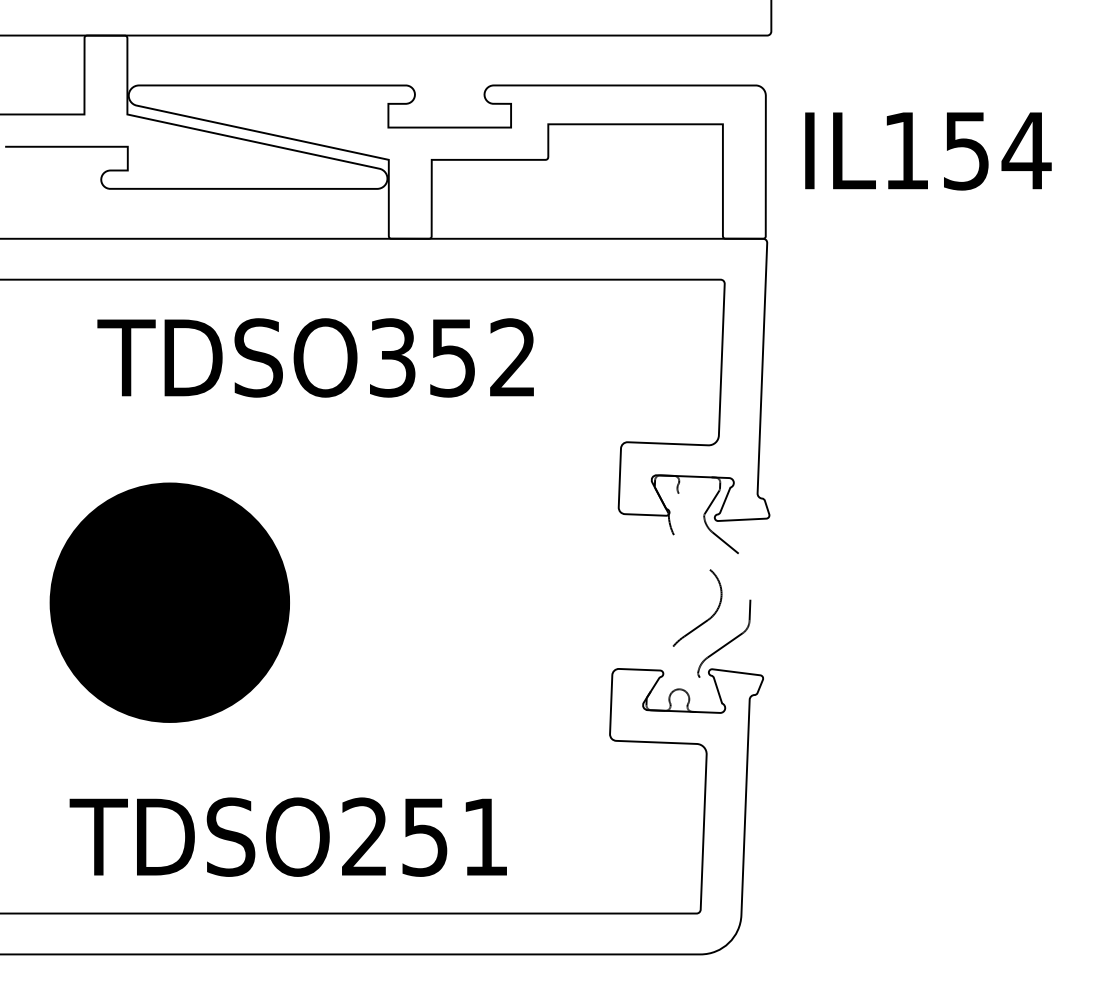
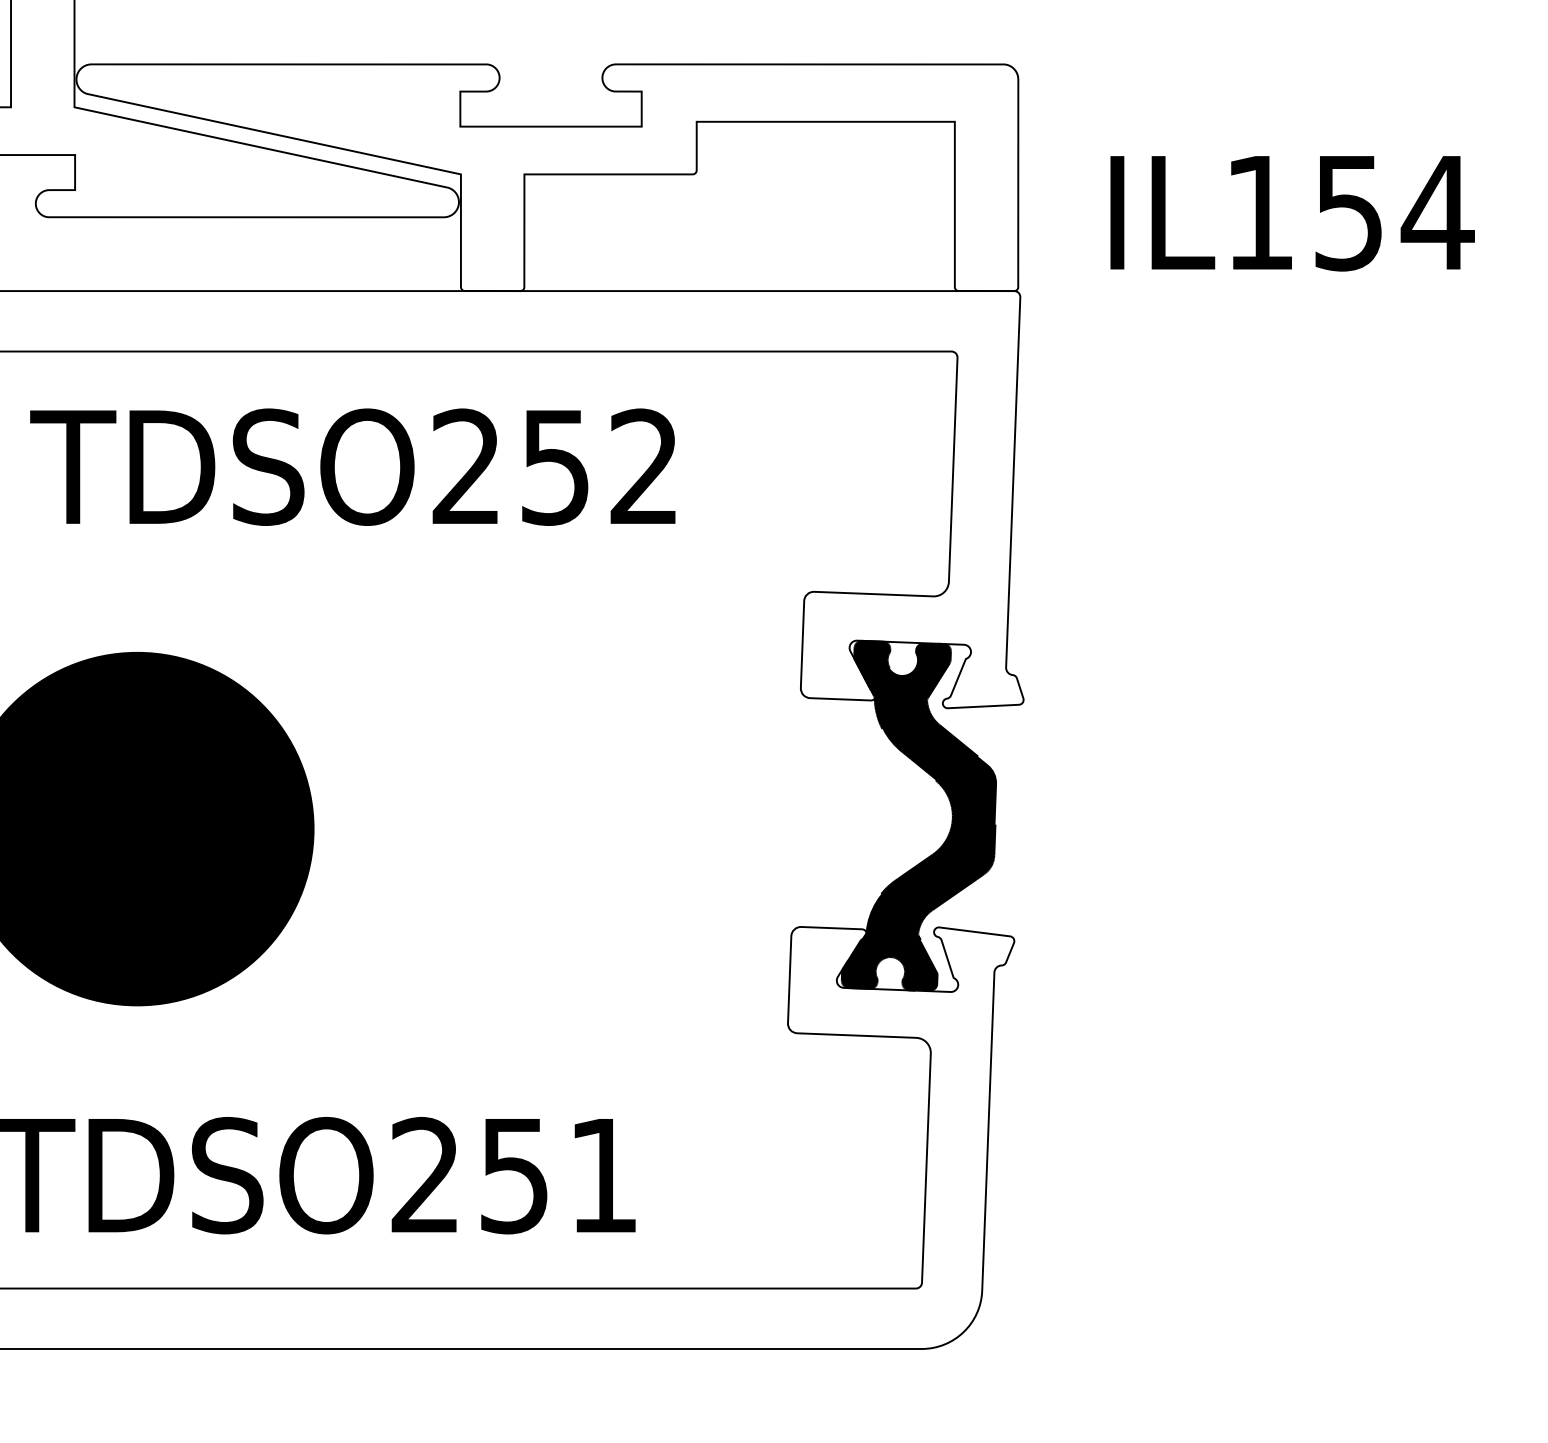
text: (928, 151) -> (1292, 213), moved
text: (392, 357) -> (466, 466), TDSO352 -> TDSO252
fill: (698, 593) -> (918, 815), added

